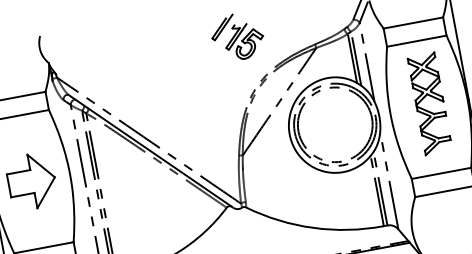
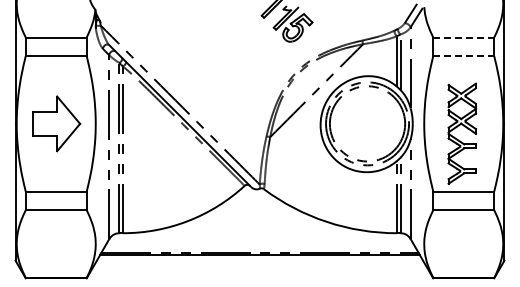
line: (414, 22) -> (464, 37), solid -> dashed
line: (417, 41) -> (464, 56), solid -> dashed
part: (431, 97) -> (464, 127), moved

